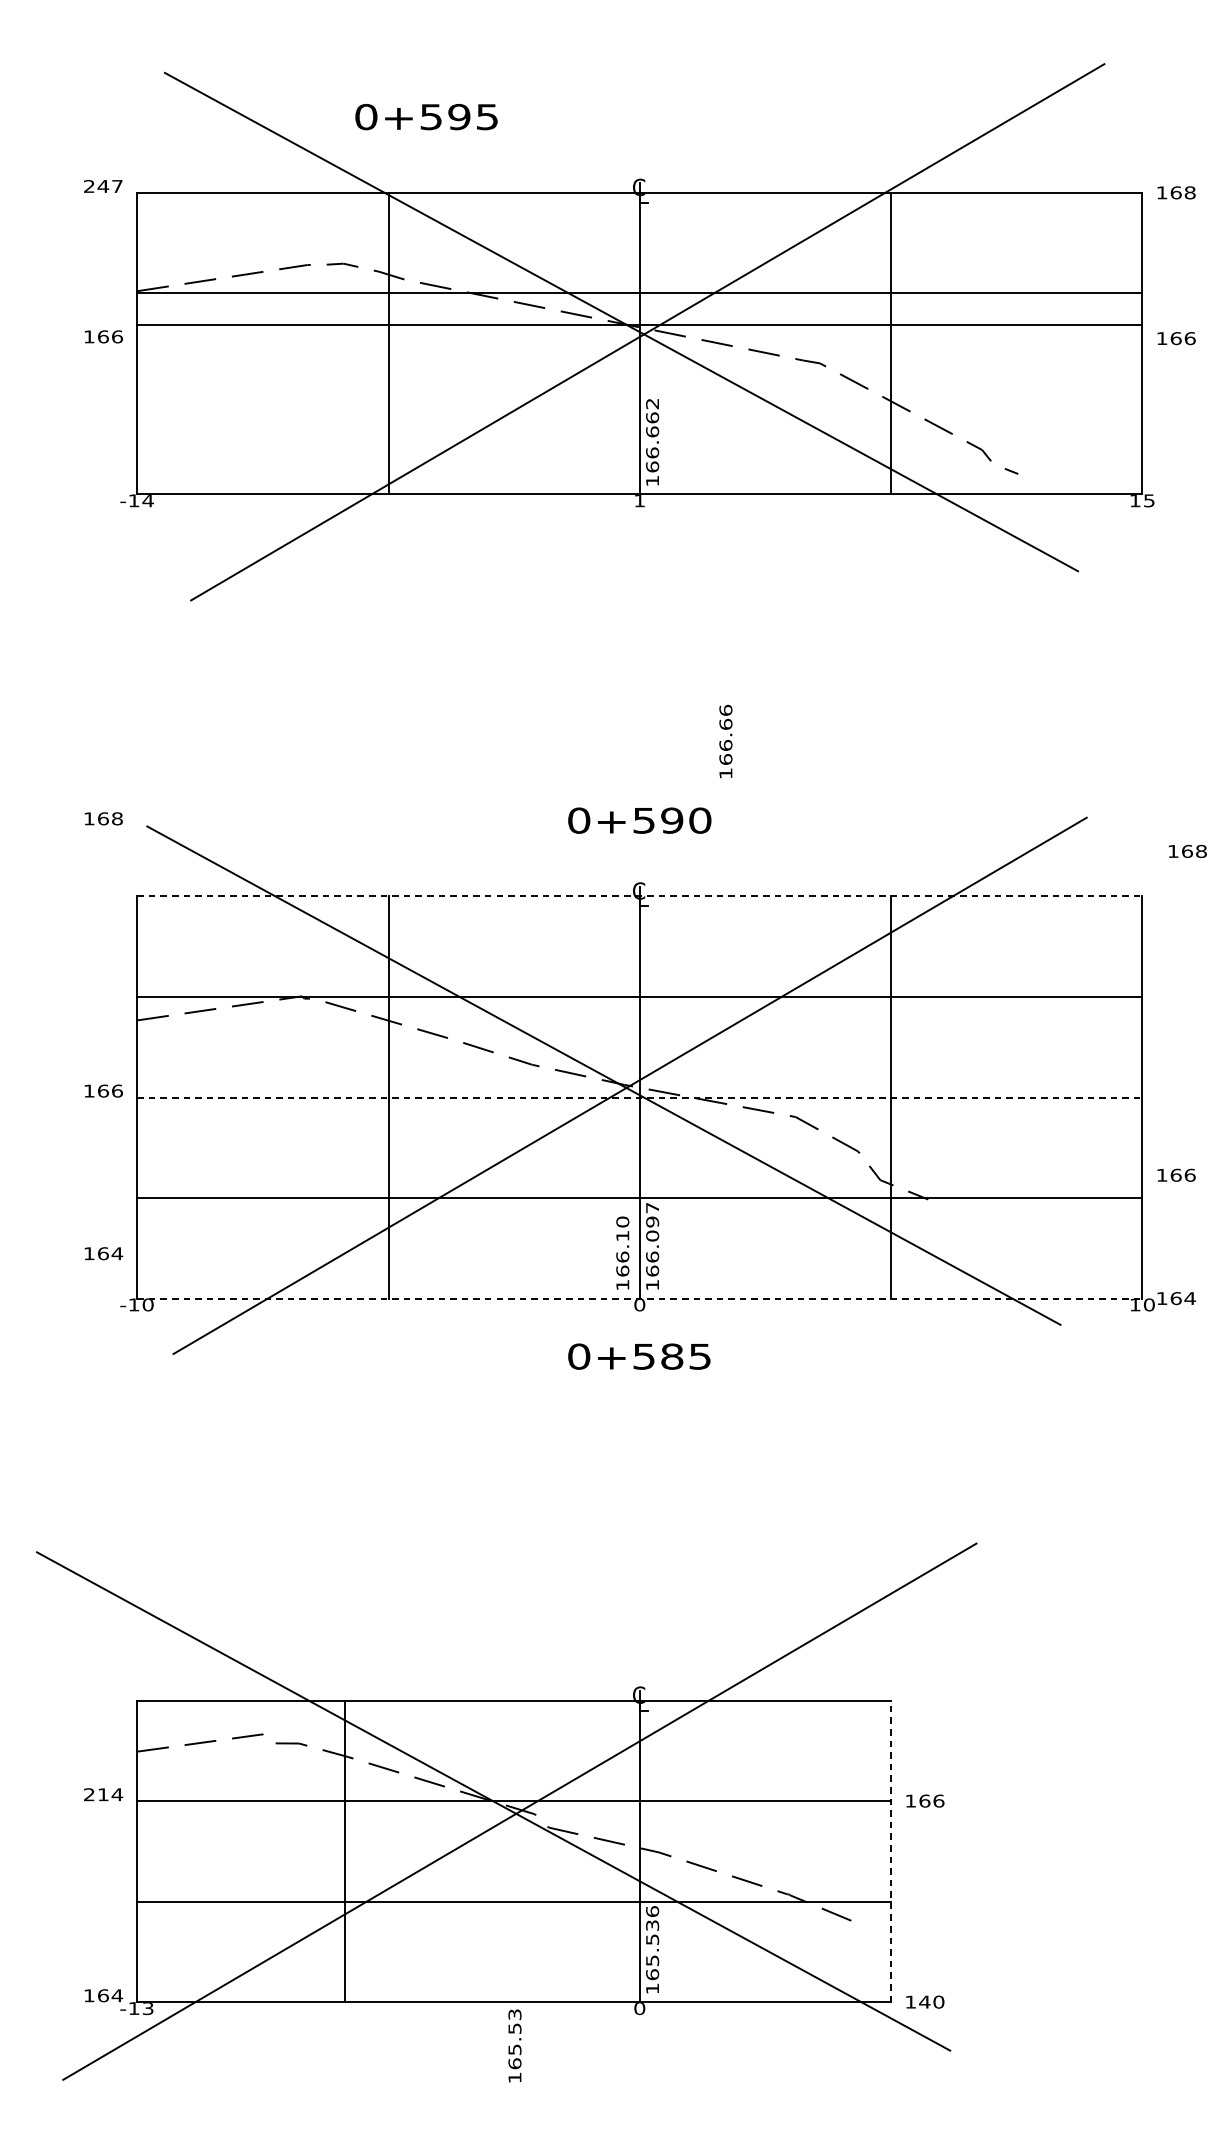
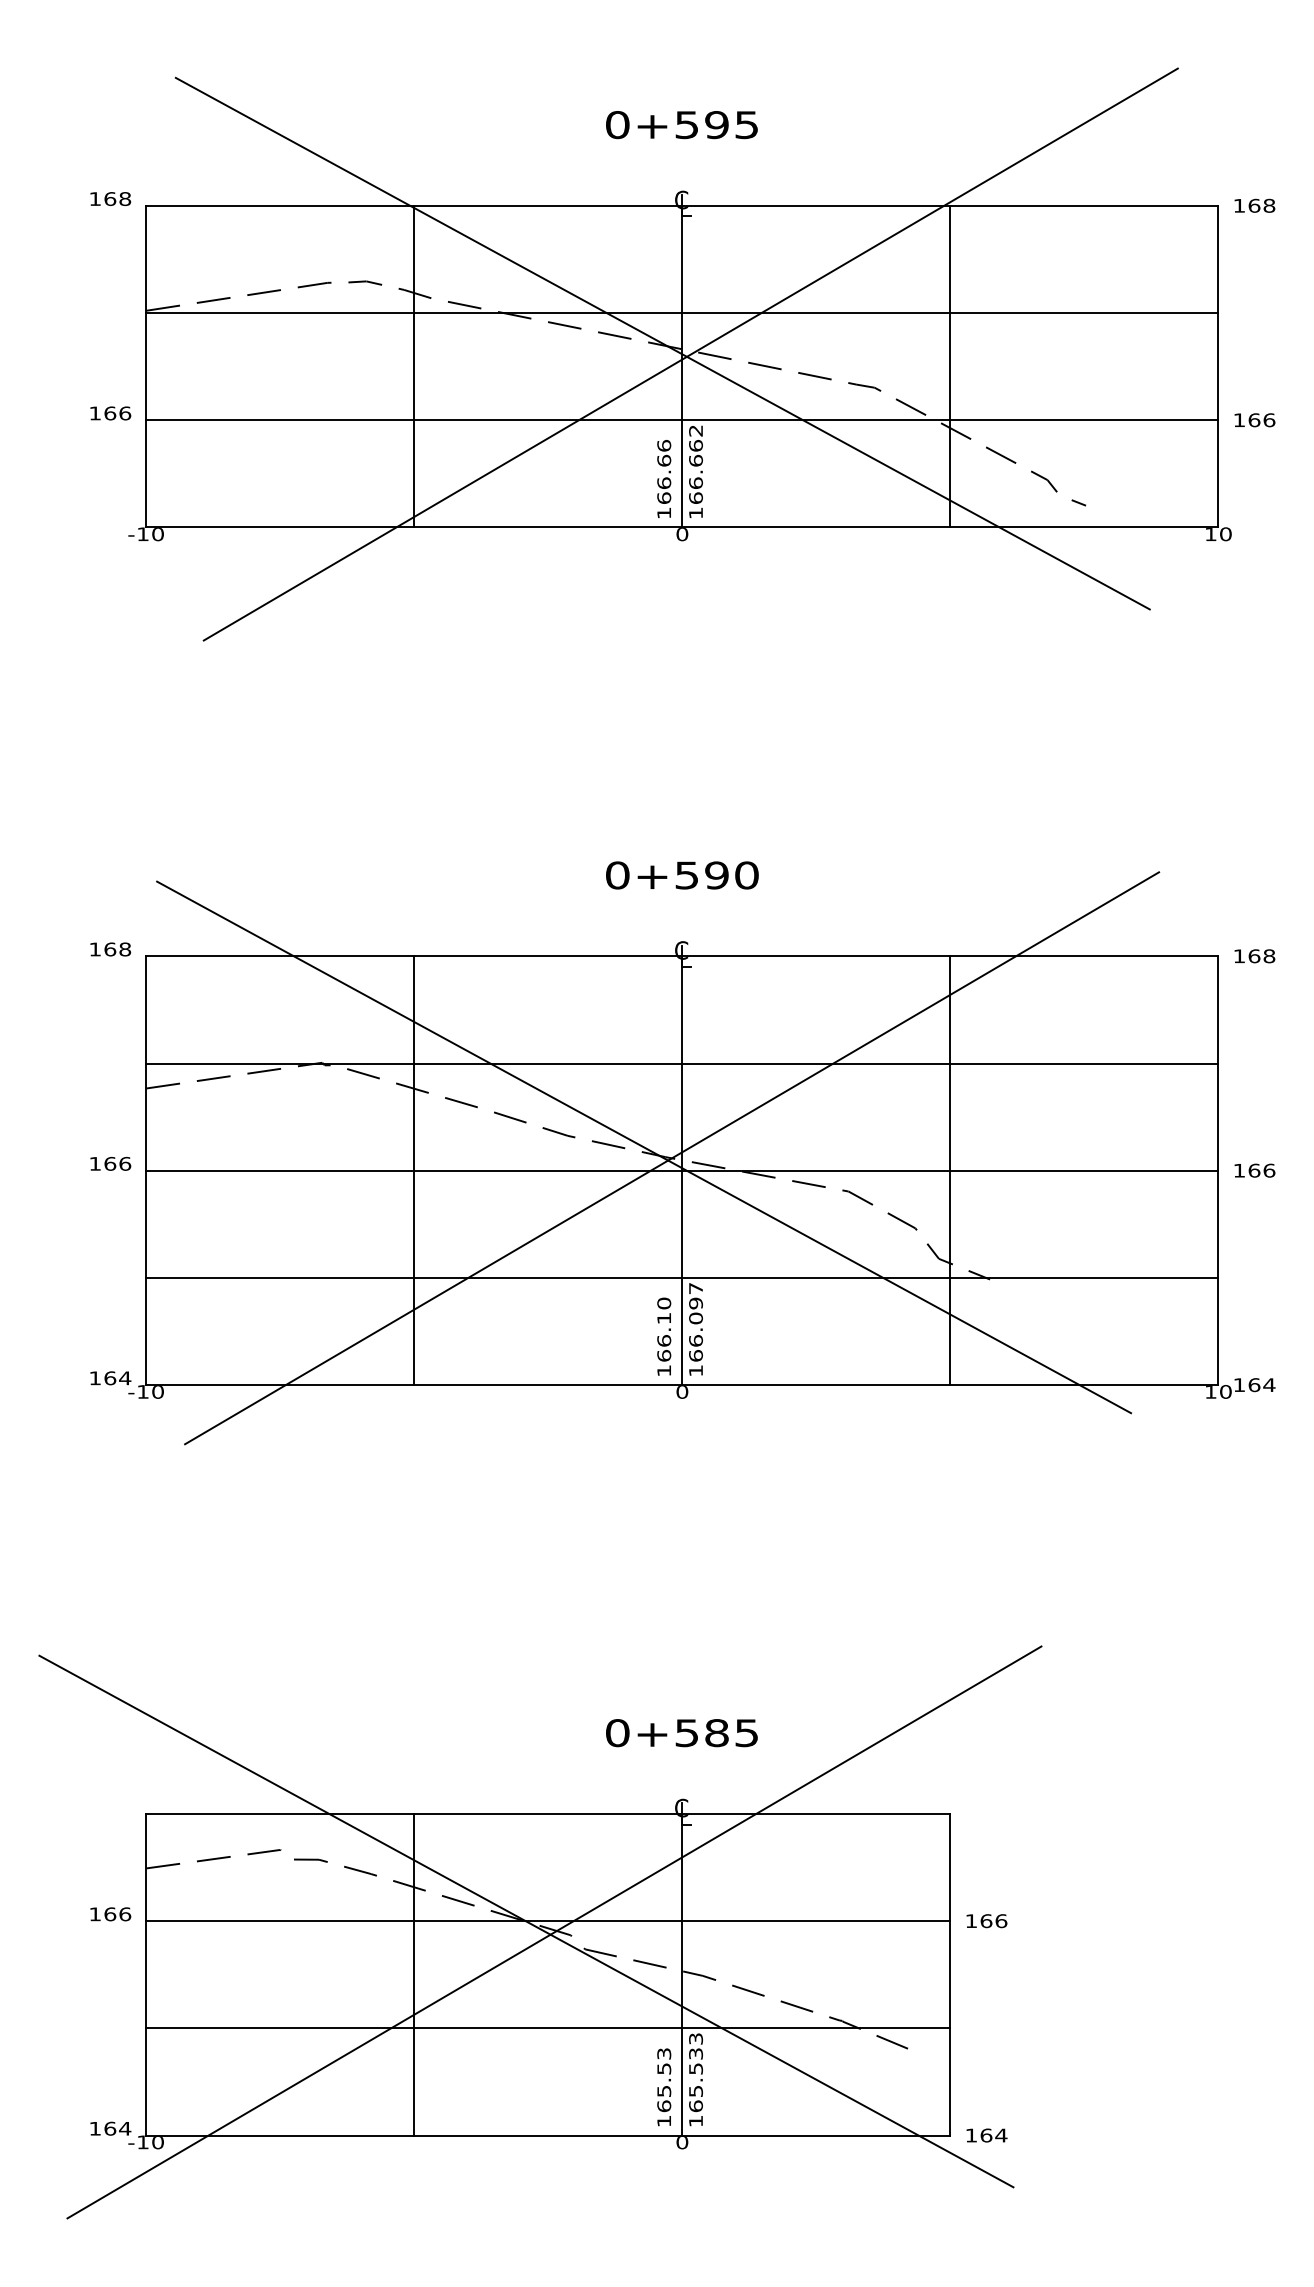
text: (426, 117) -> (681, 125), moved
text: (103, 186) -> (110, 199), 247 -> 168
line: (639, 324) -> (682, 420), moved
text: (103, 336) -> (110, 413), moved
text: (1176, 338) -> (1254, 420), moved
text: (147, 501) -> (157, 534), -14 -> -10
text: (639, 501) -> (682, 534), 1 -> 0
text: (1149, 501) -> (1225, 534), 15 -> 10
text: (726, 741) -> (664, 478), moved
text: (103, 818) -> (110, 949), moved
text: (1187, 851) -> (1254, 956), moved
line: (639, 896) -> (682, 956), dashed -> solid
line: (639, 1097) -> (682, 1170), dashed -> solid
text: (1176, 1175) -> (1254, 1170), moved
text: (103, 1253) -> (110, 1378), moved
line: (639, 1298) -> (682, 1385), dashed -> solid
text: (638, 1357) -> (681, 1733), moved
text: (103, 1794) -> (110, 1914), 214 -> 166
line: (345, 1851) -> (414, 1974), moved
line: (891, 1851) -> (950, 1974), dashed -> solid
text: (652, 1911) -> (695, 2038), 165.536 -> 165.533
text: (931, 2002) -> (993, 2135), 140 -> 164
text: (147, 2009) -> (157, 2143), -13 -> -10
text: (515, 2046) -> (664, 2087), moved

